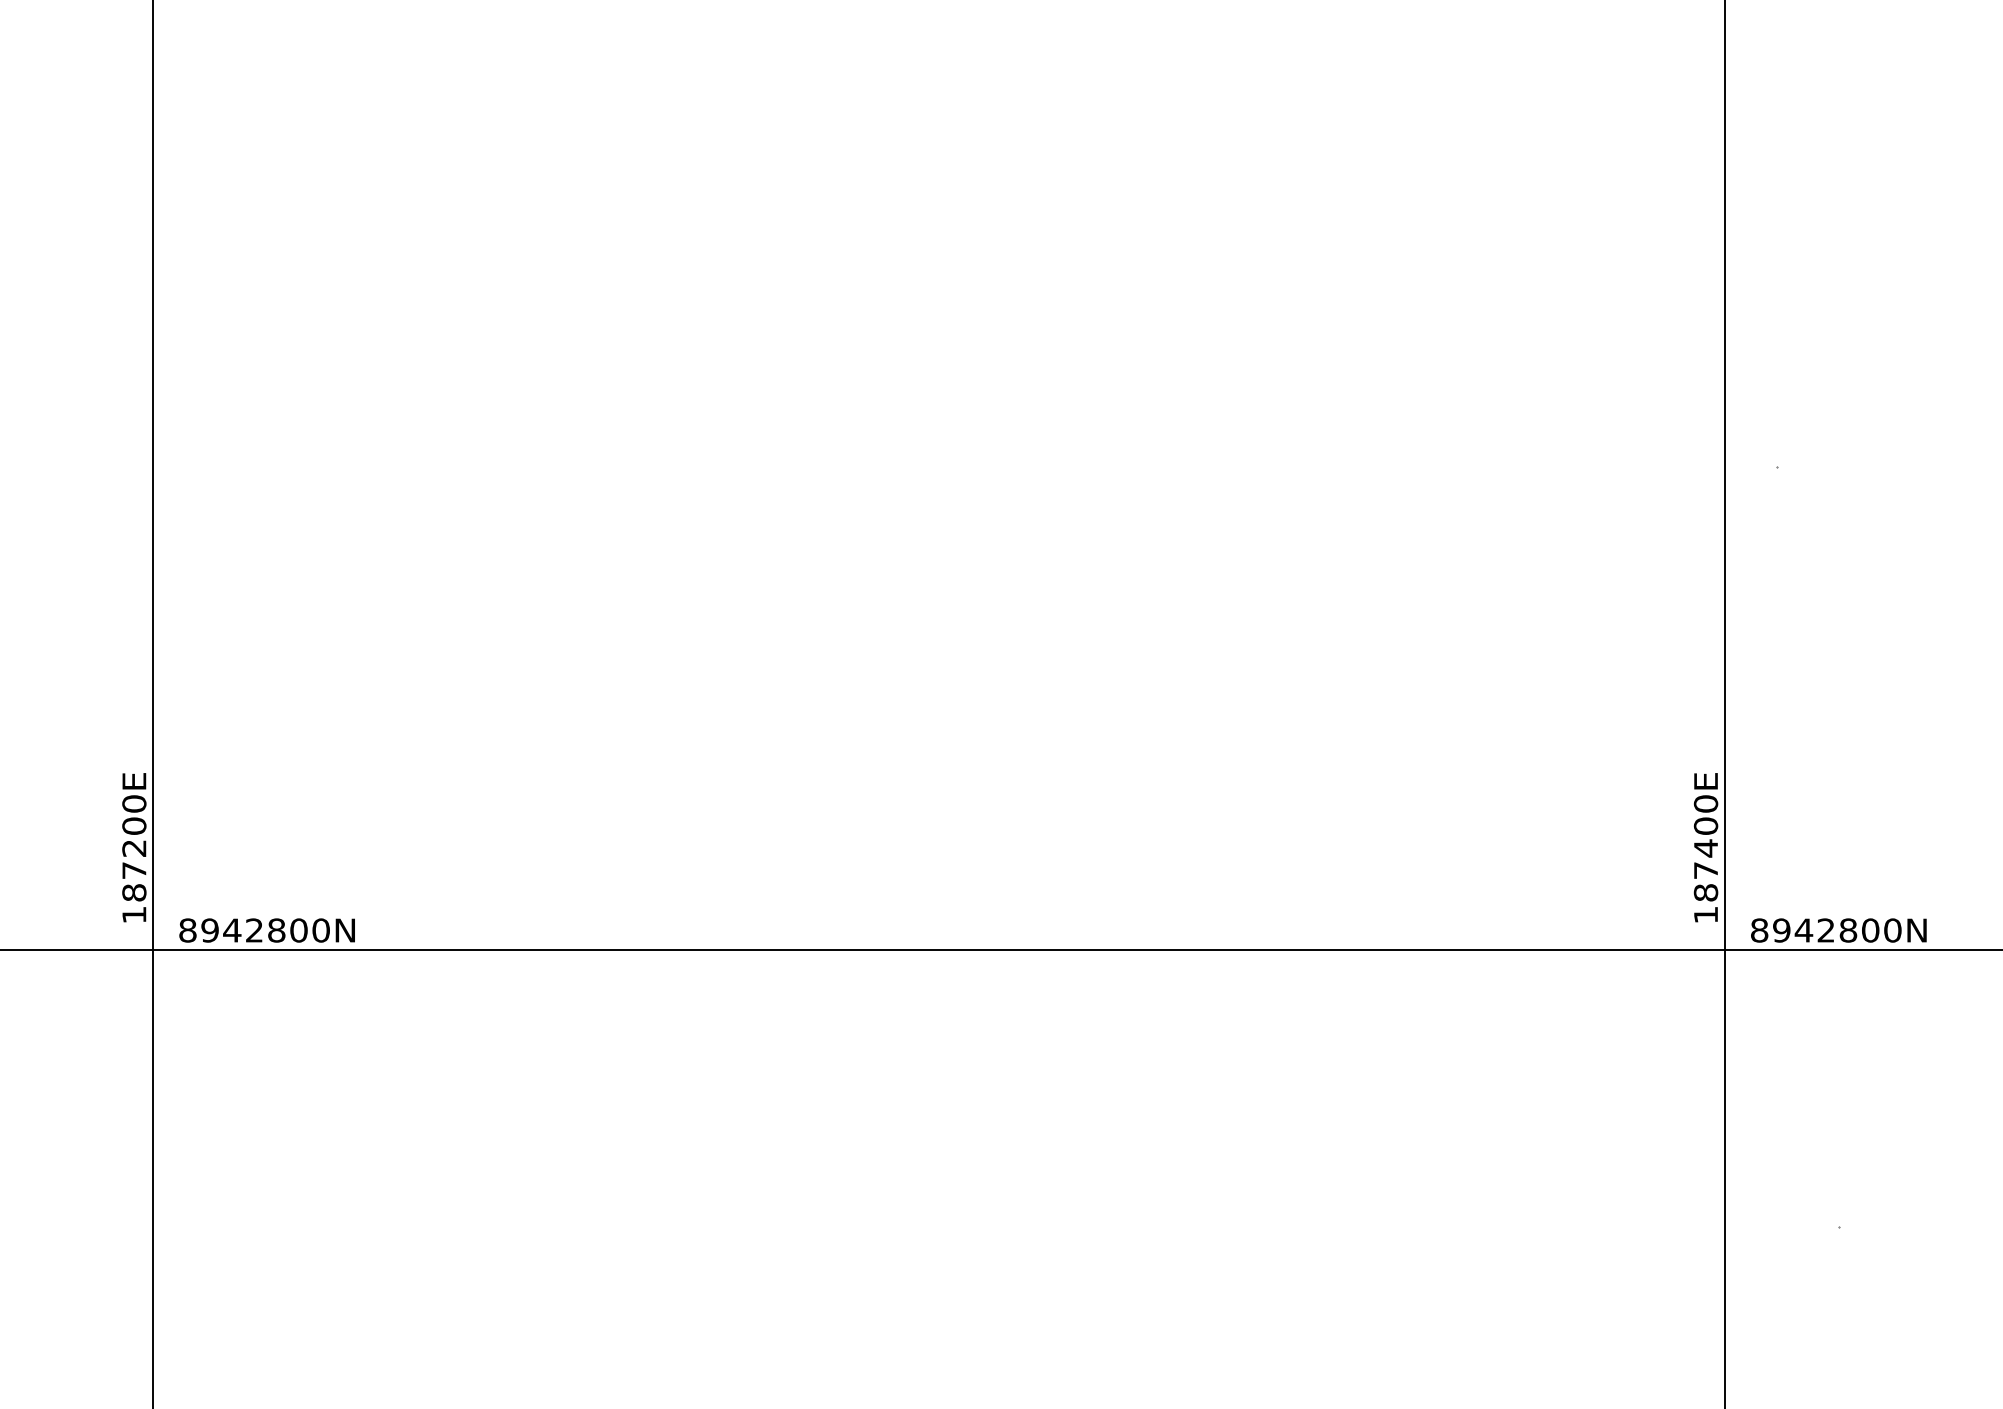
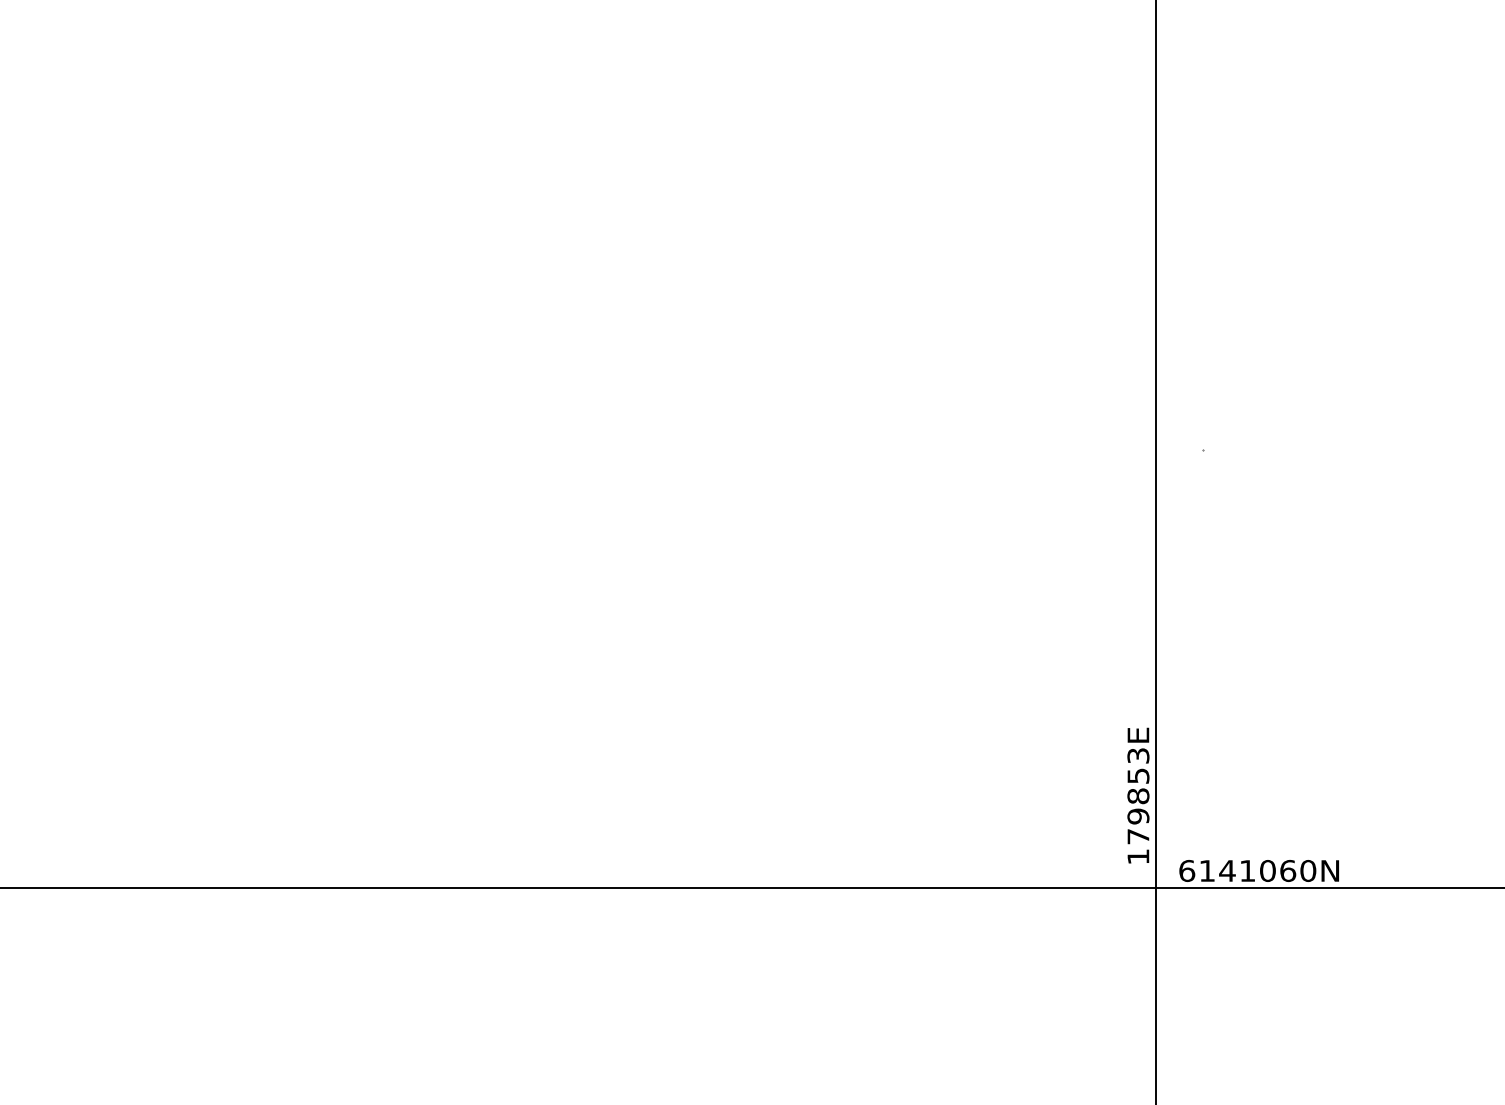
text: (1705, 848) -> (1137, 796), 187400E -> 179853E
text: (1815, 930) -> (1237, 870), 8942800N -> 6141060N

